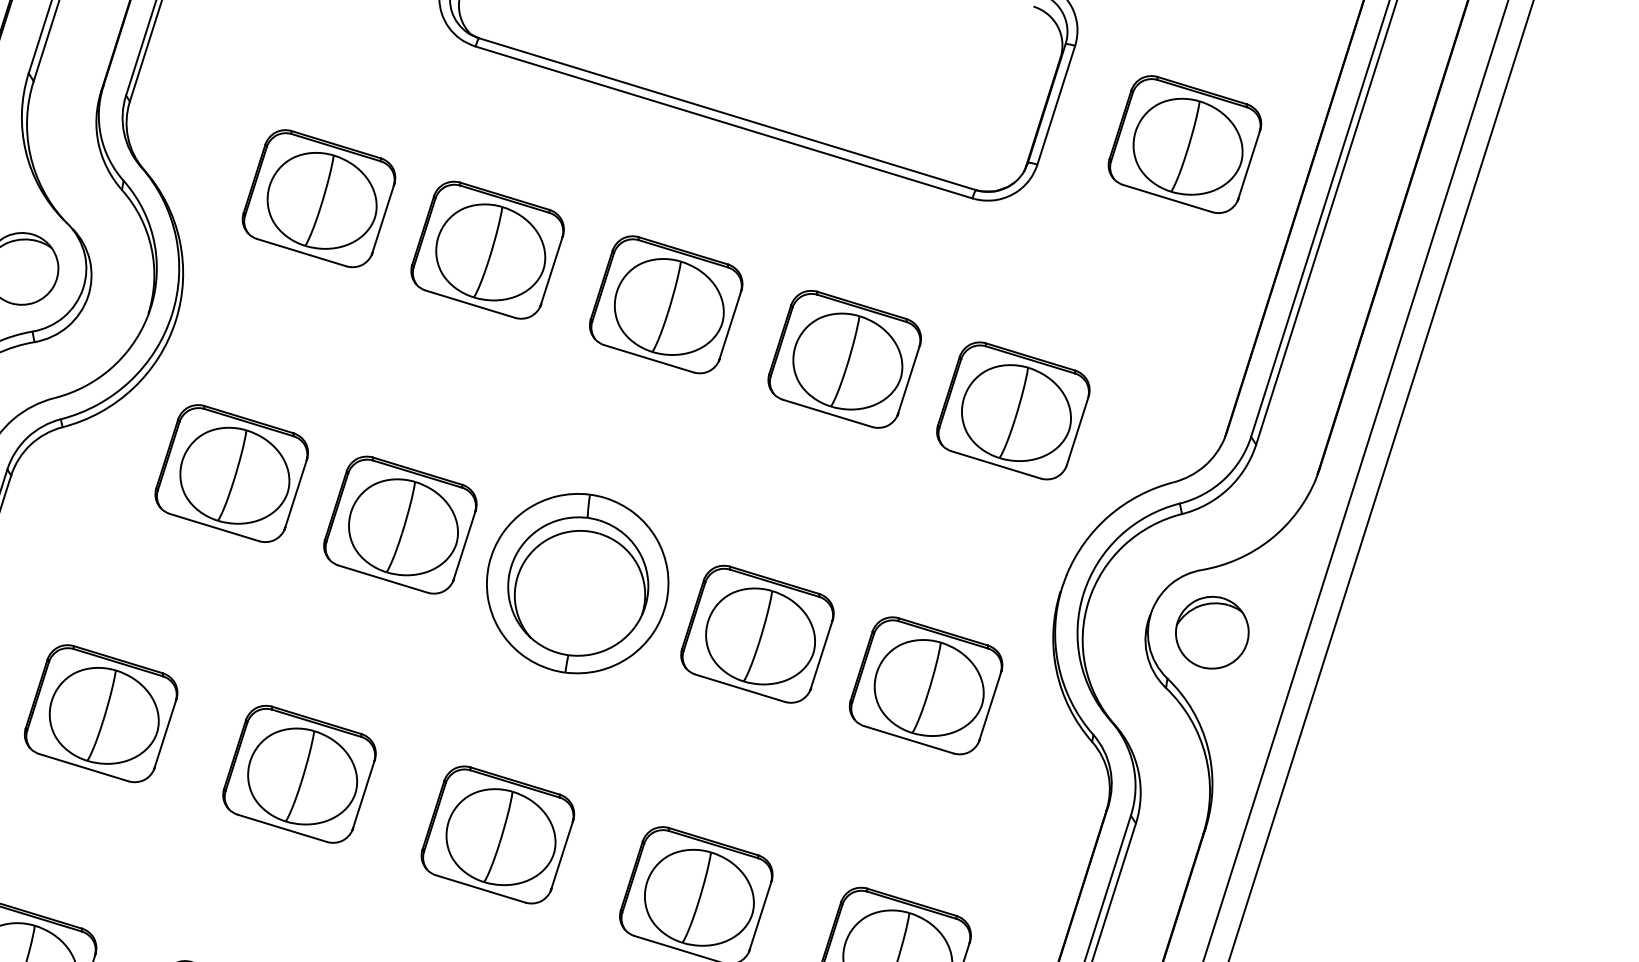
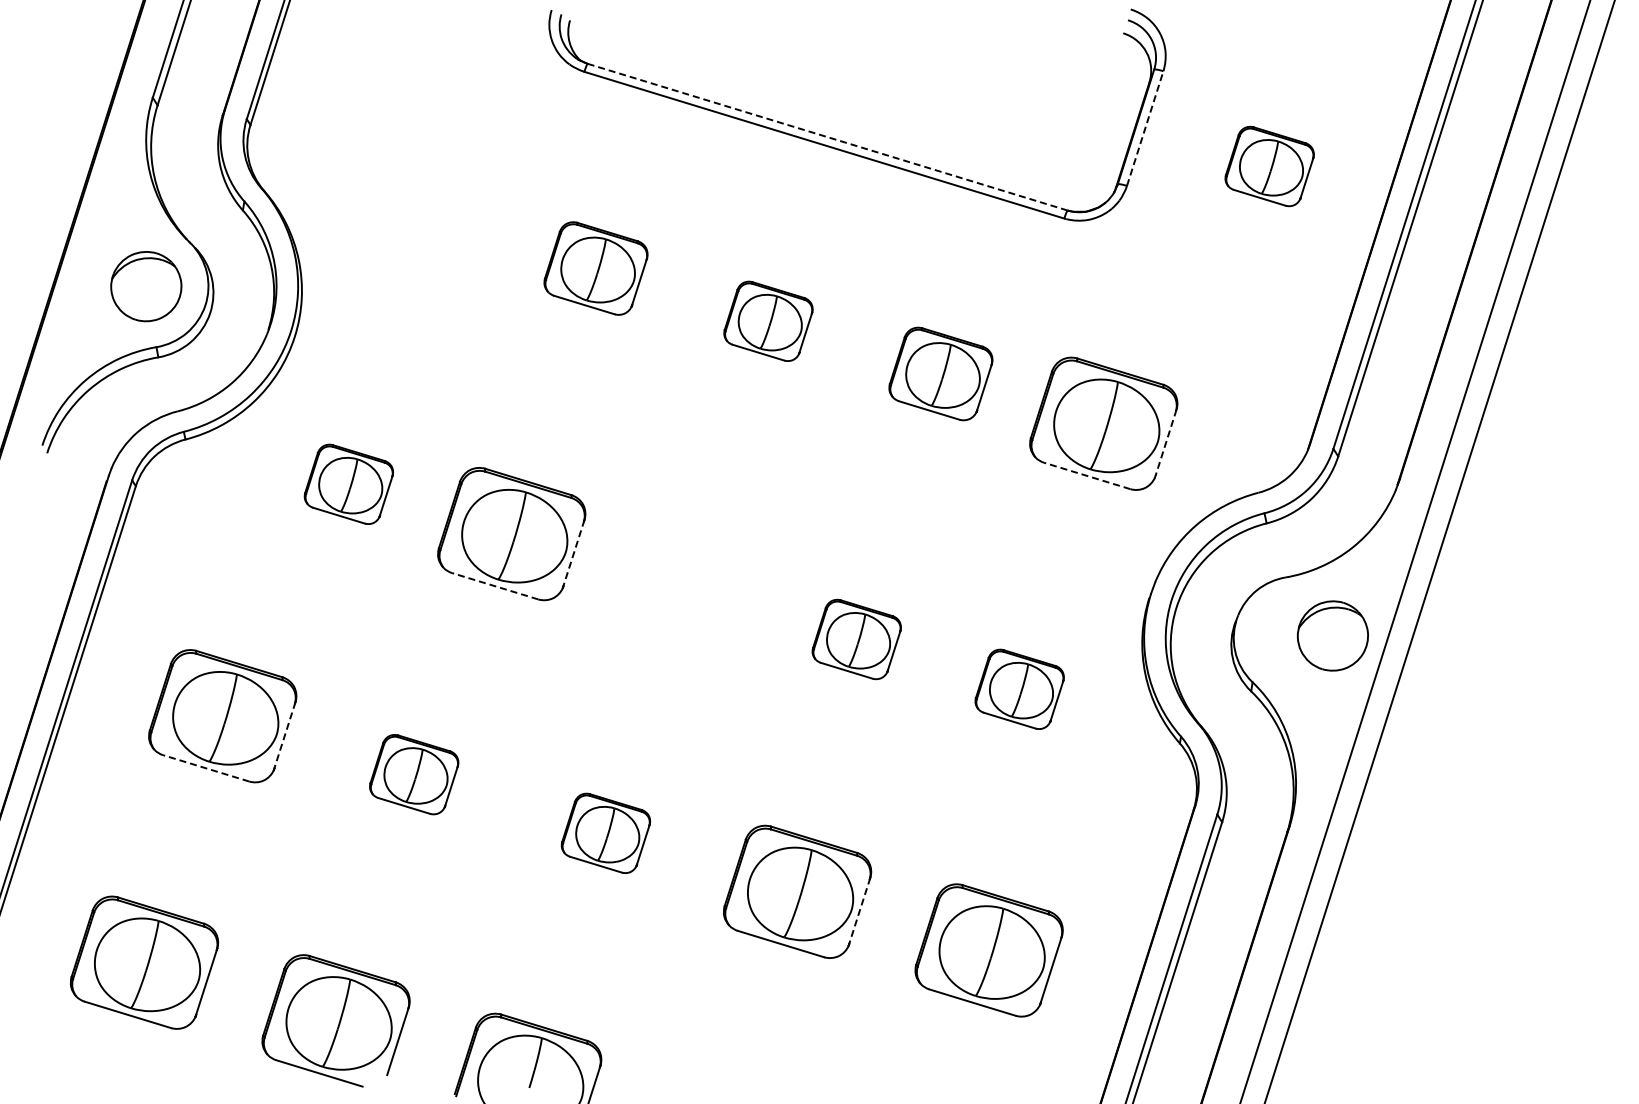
line: (1056, 105) -> (1145, 128), solid -> dashed
line: (727, 114) -> (827, 137), solid -> dashed
part: (1184, 144) -> (1269, 166), size x0.6
part: (318, 198) -> (432, 218), removed
part: (487, 250) -> (595, 268), size x0.7
part: (666, 305) -> (768, 321), size x0.6
part: (844, 358) -> (940, 373), size x0.7
line: (1078, 430) -> (1166, 442), solid -> dashed
line: (995, 464) -> (1086, 475), solid -> dashed
part: (231, 473) -> (348, 484), size x0.6
line: (464, 545) -> (573, 553), solid -> dashed
line: (382, 579) -> (494, 586), solid -> dashed
part: (577, 583) -> (682, 590), removed
part: (1211, 632) -> (1332, 635), moved
part: (757, 634) -> (856, 639), size x0.6
part: (926, 686) -> (1019, 689), size x0.6
line: (165, 734) -> (284, 736), solid -> dashed
line: (83, 767) -> (205, 768), solid -> dashed
part: (298, 774) -> (413, 774), size x0.6
part: (497, 835) -> (605, 833), size x0.6
line: (760, 915) -> (859, 911), solid -> dashed

